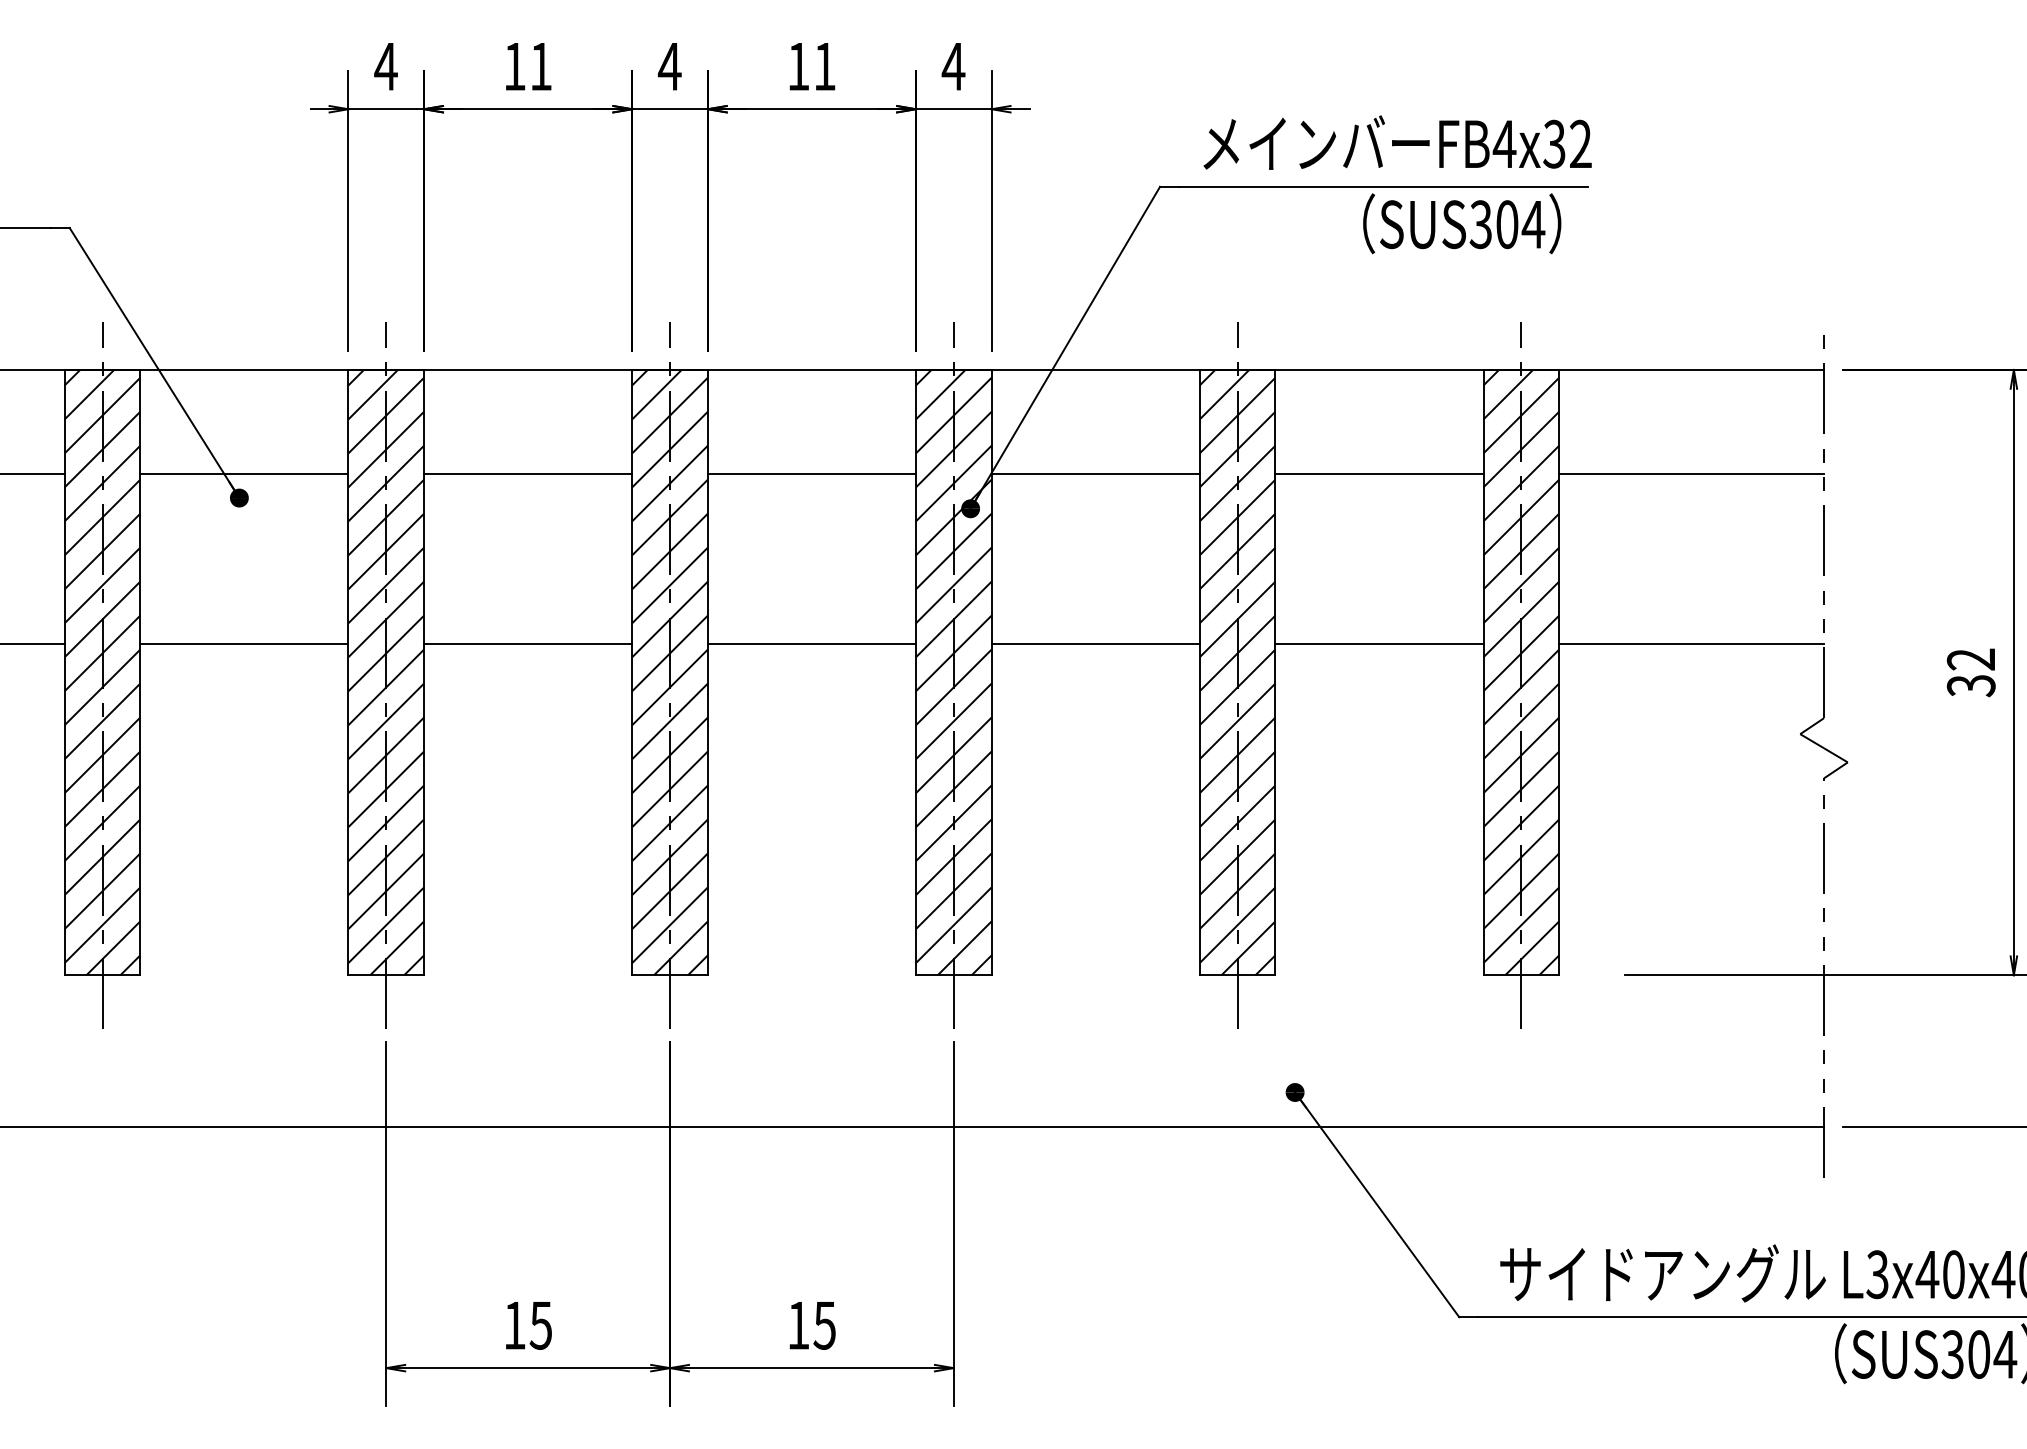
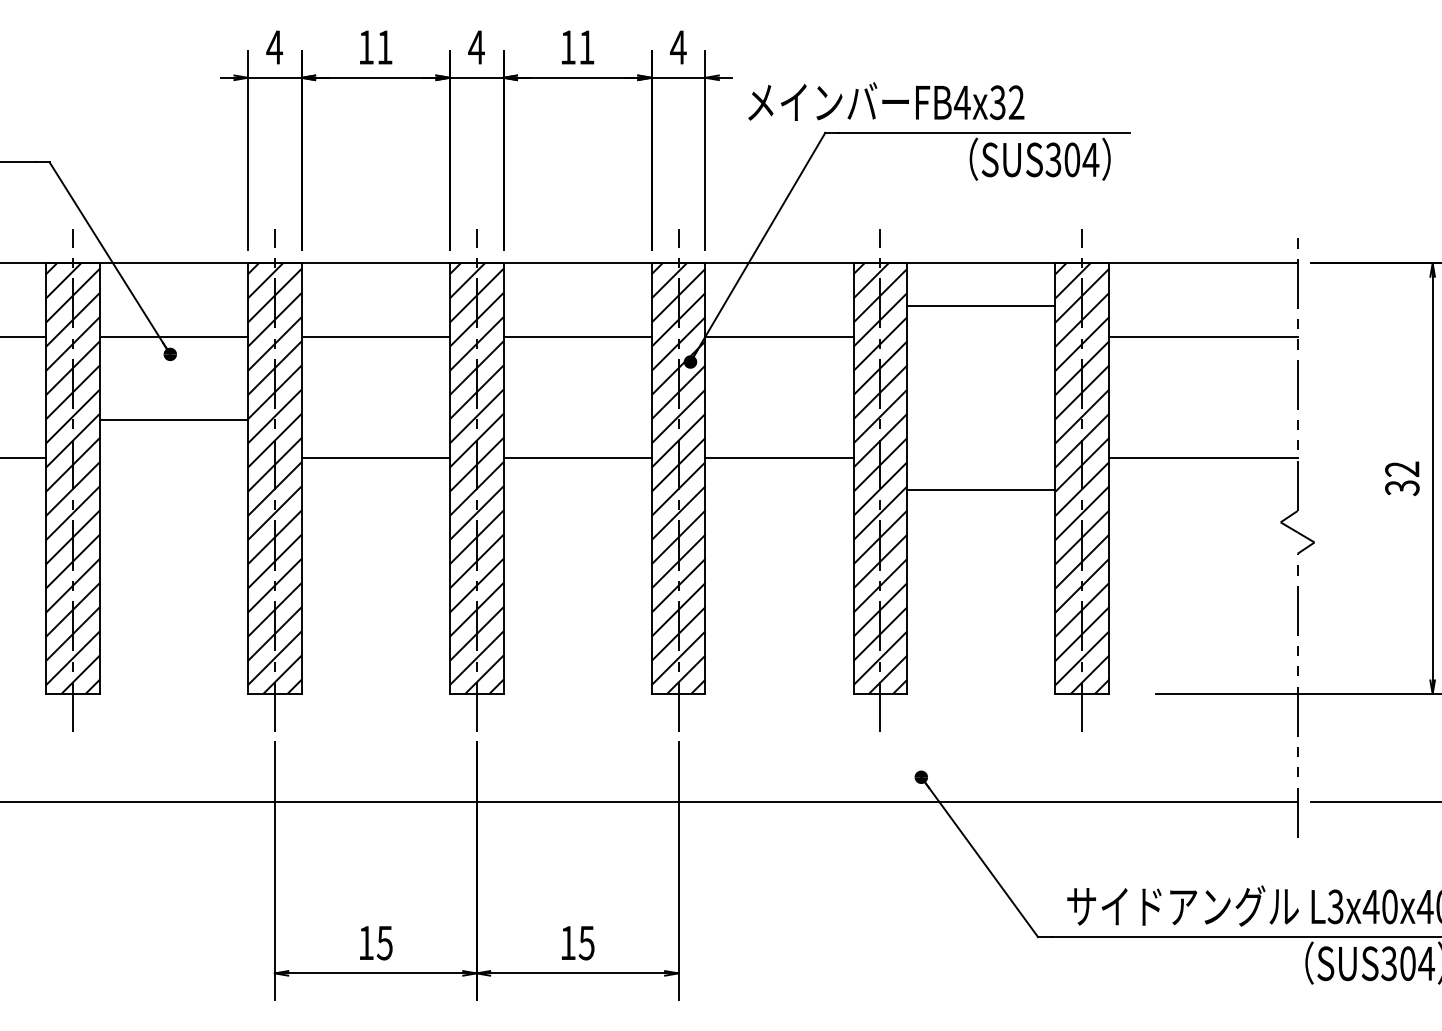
text: (1397, 142) -> (886, 101), moved
line: (1379, 474) -> (981, 306), moved
line: (243, 644) -> (173, 420), moved
line: (1379, 644) -> (981, 490), moved

